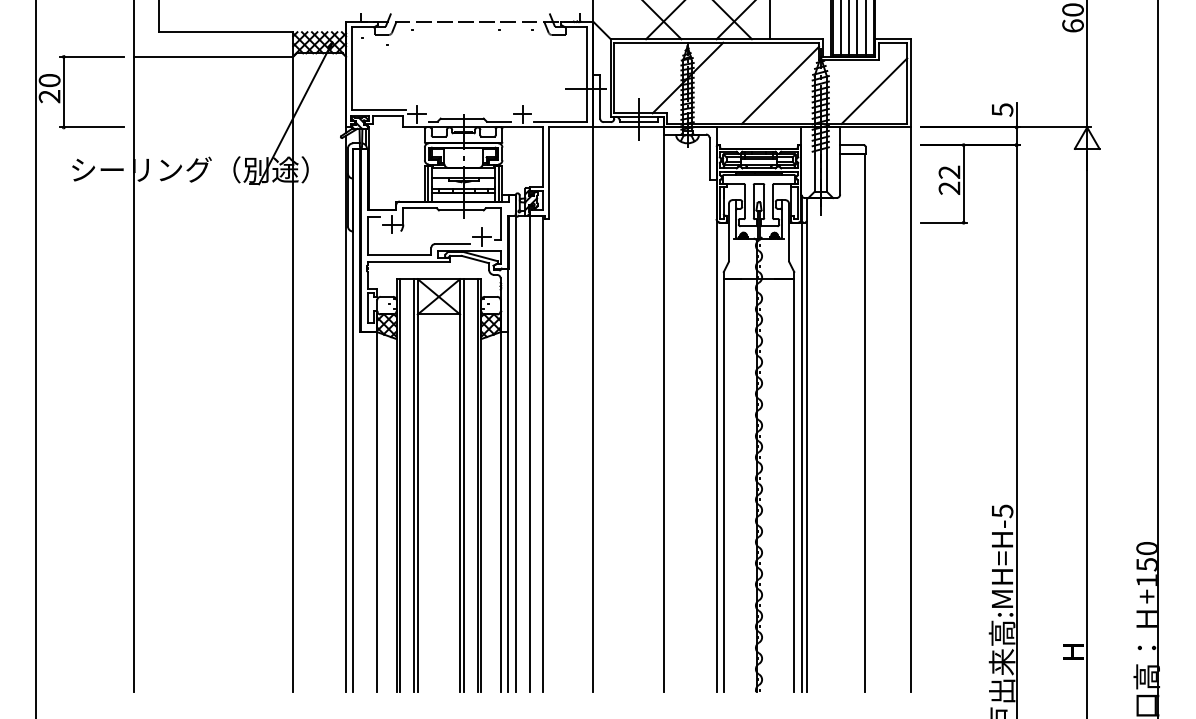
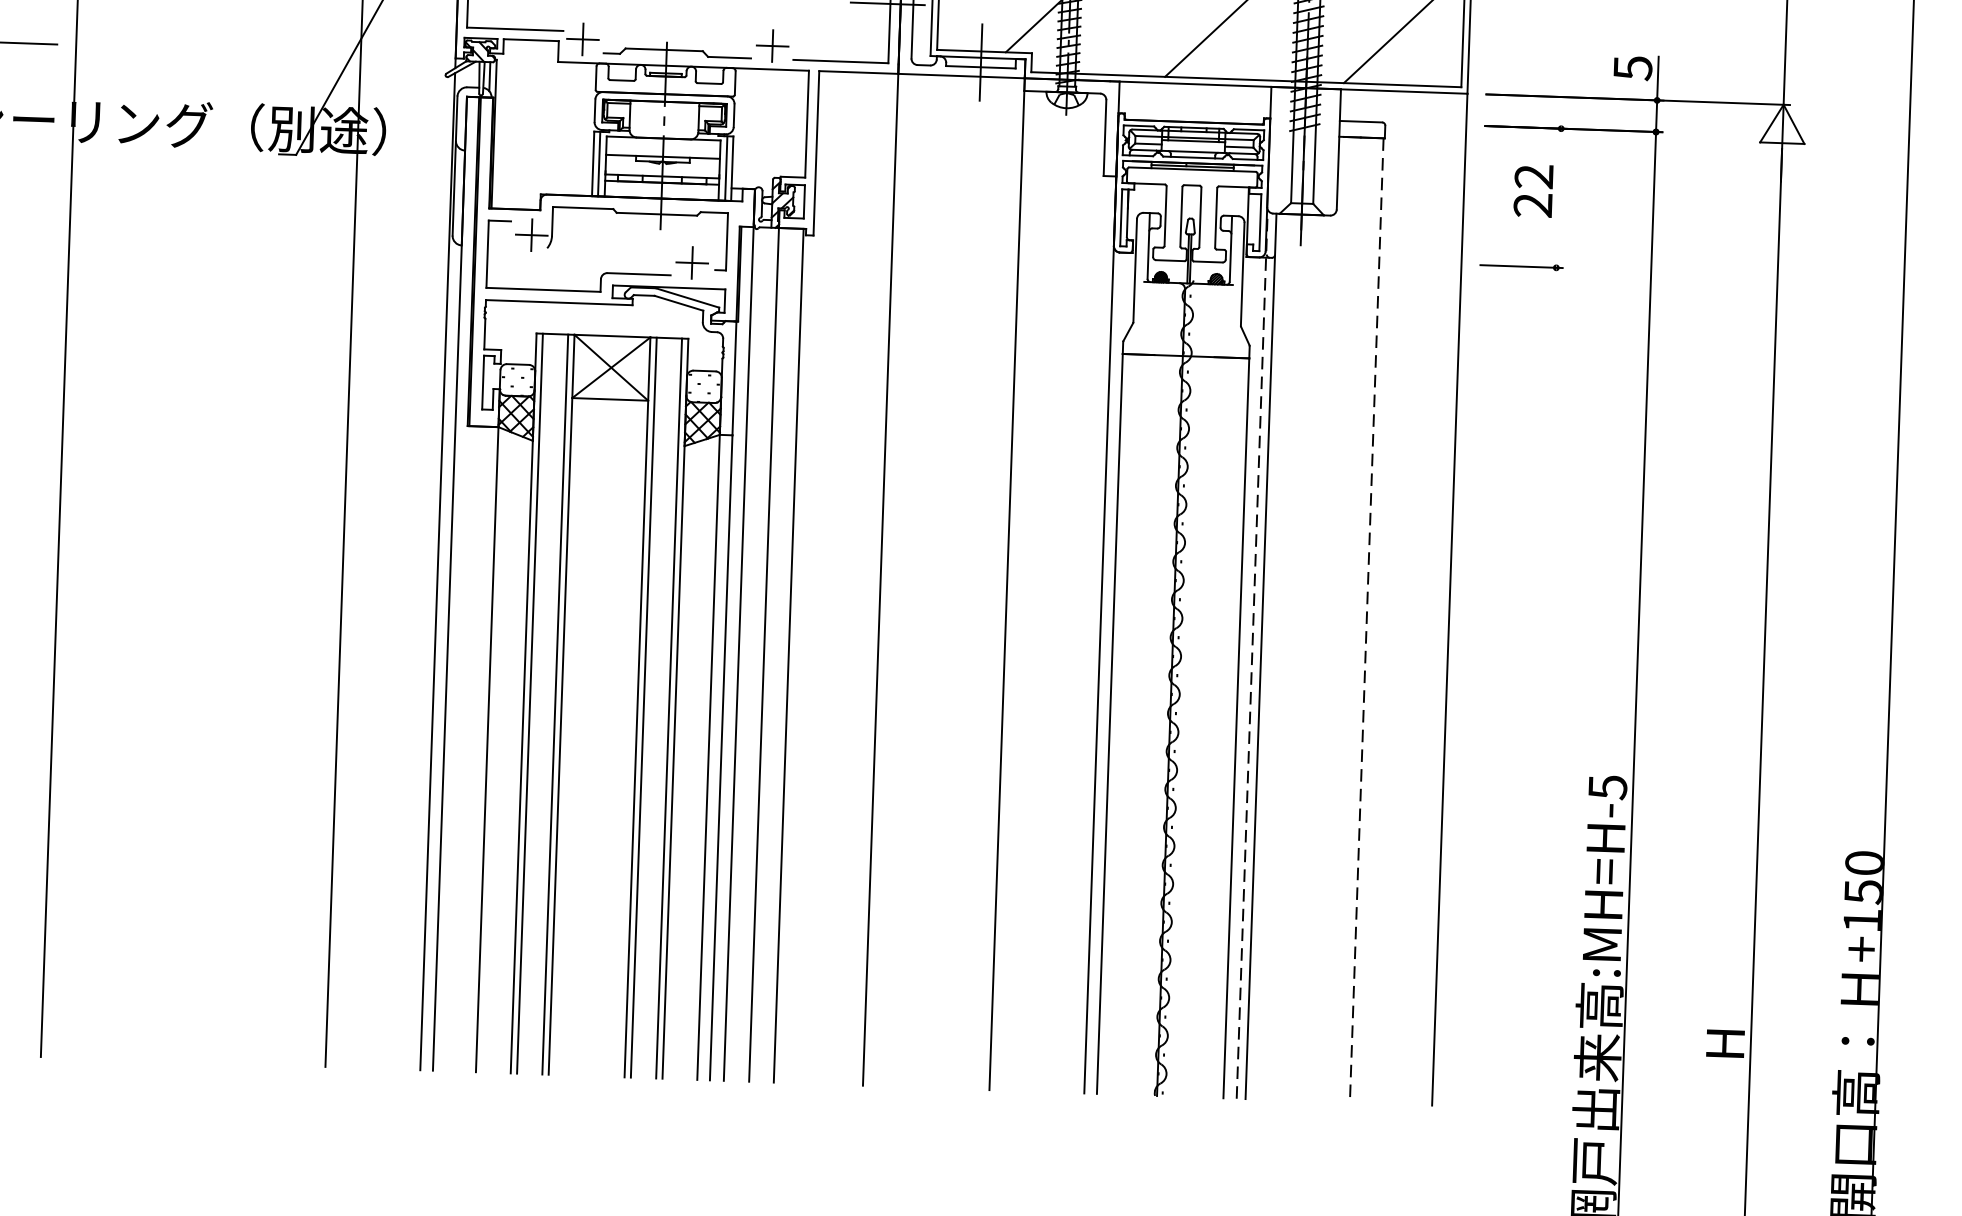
line: (963, 183) -> (1558, 197), removed
line: (864, 423) -> (1366, 621), solid -> dashed
line: (801, 443) -> (1251, 653), solid -> dashed

